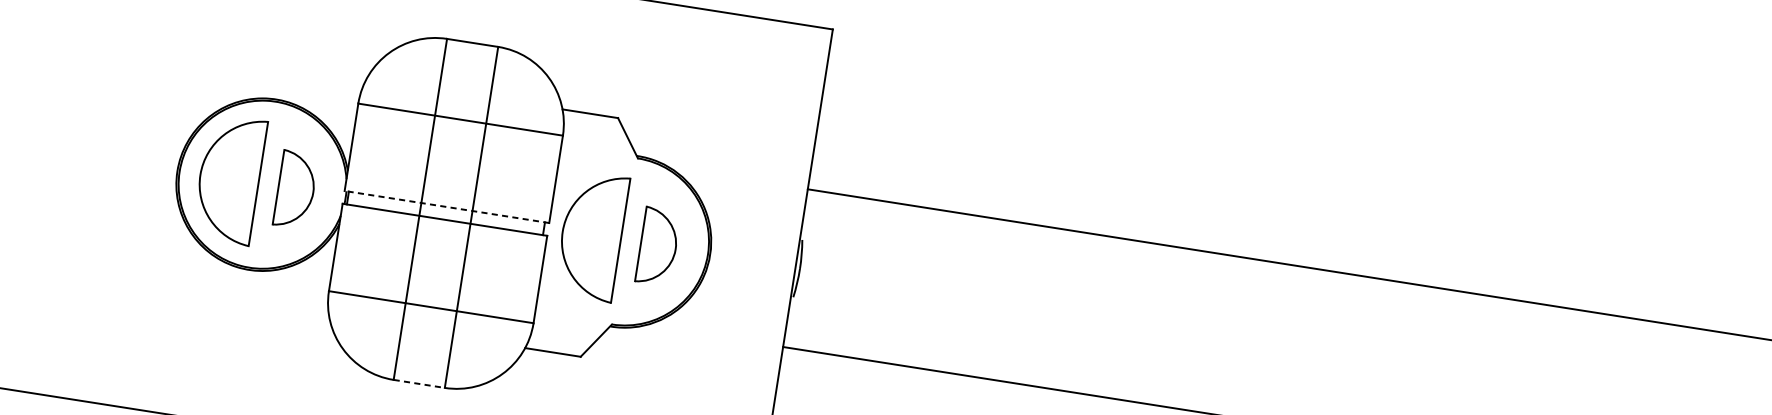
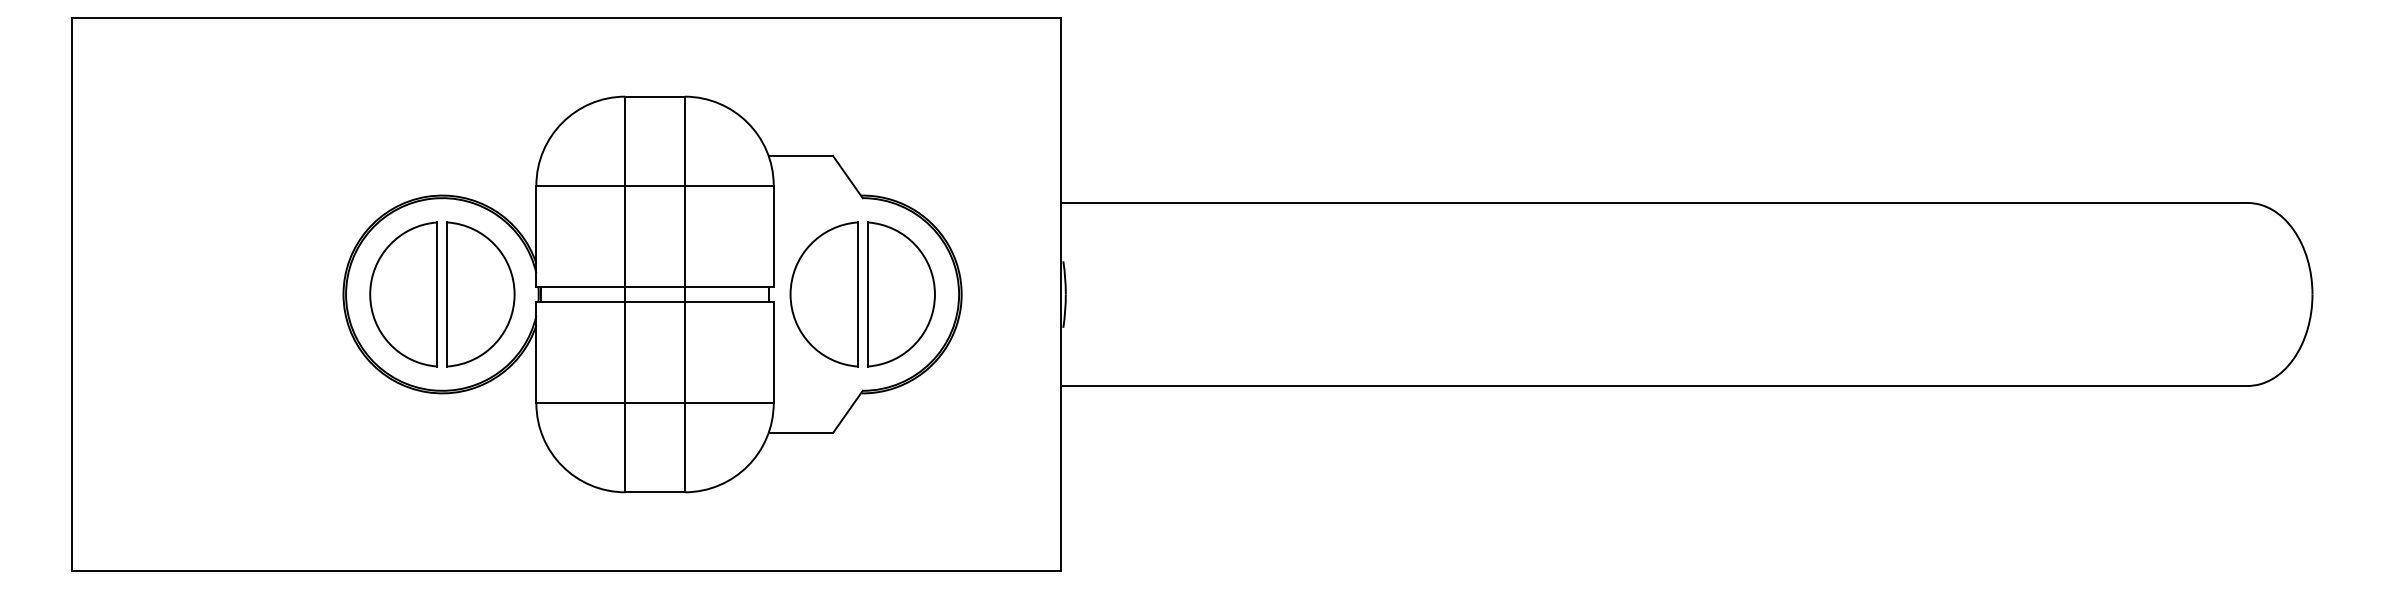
part: (295, 189) -> (480, 294), size x1.67
line: (447, 207) -> (655, 287), dashed -> solid
part: (658, 246) -> (901, 294), size x1.67
line: (419, 384) -> (655, 492), dashed -> solid

